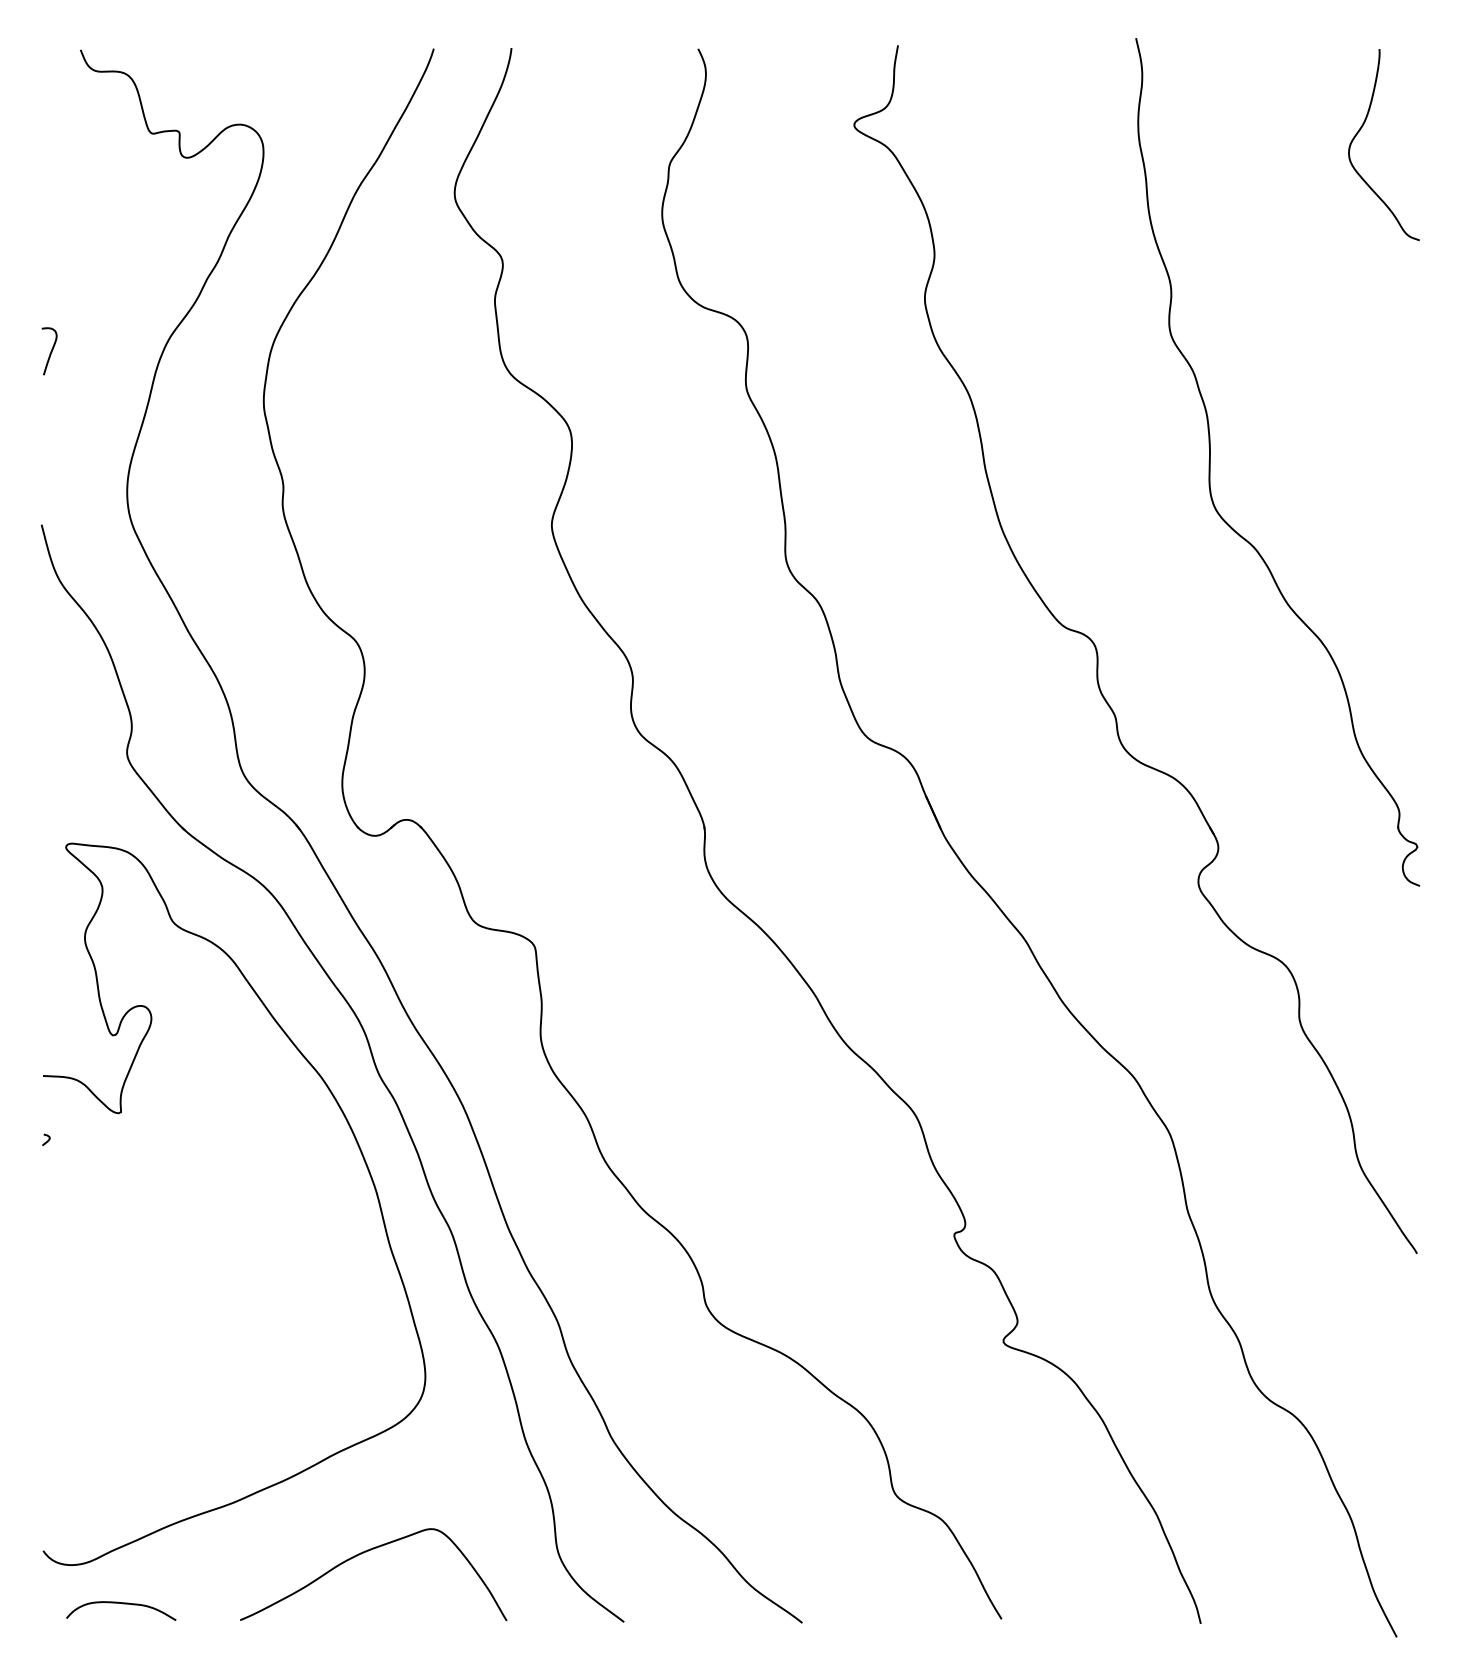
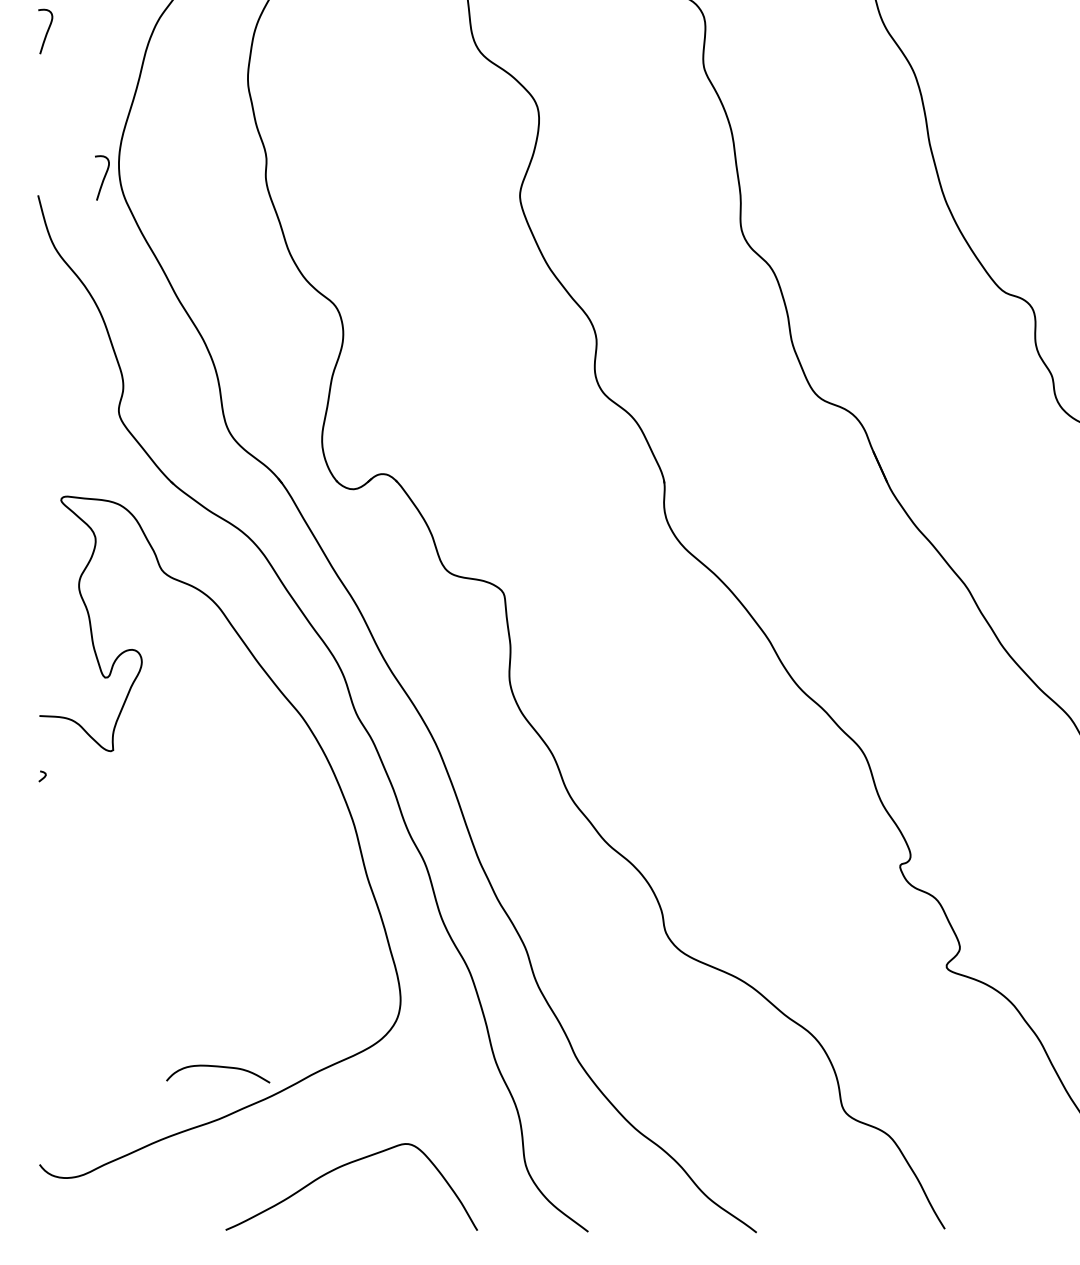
curve: (110, 506) -> (103, 178), added
curve: (122, 1604) -> (219, 1067), moved

